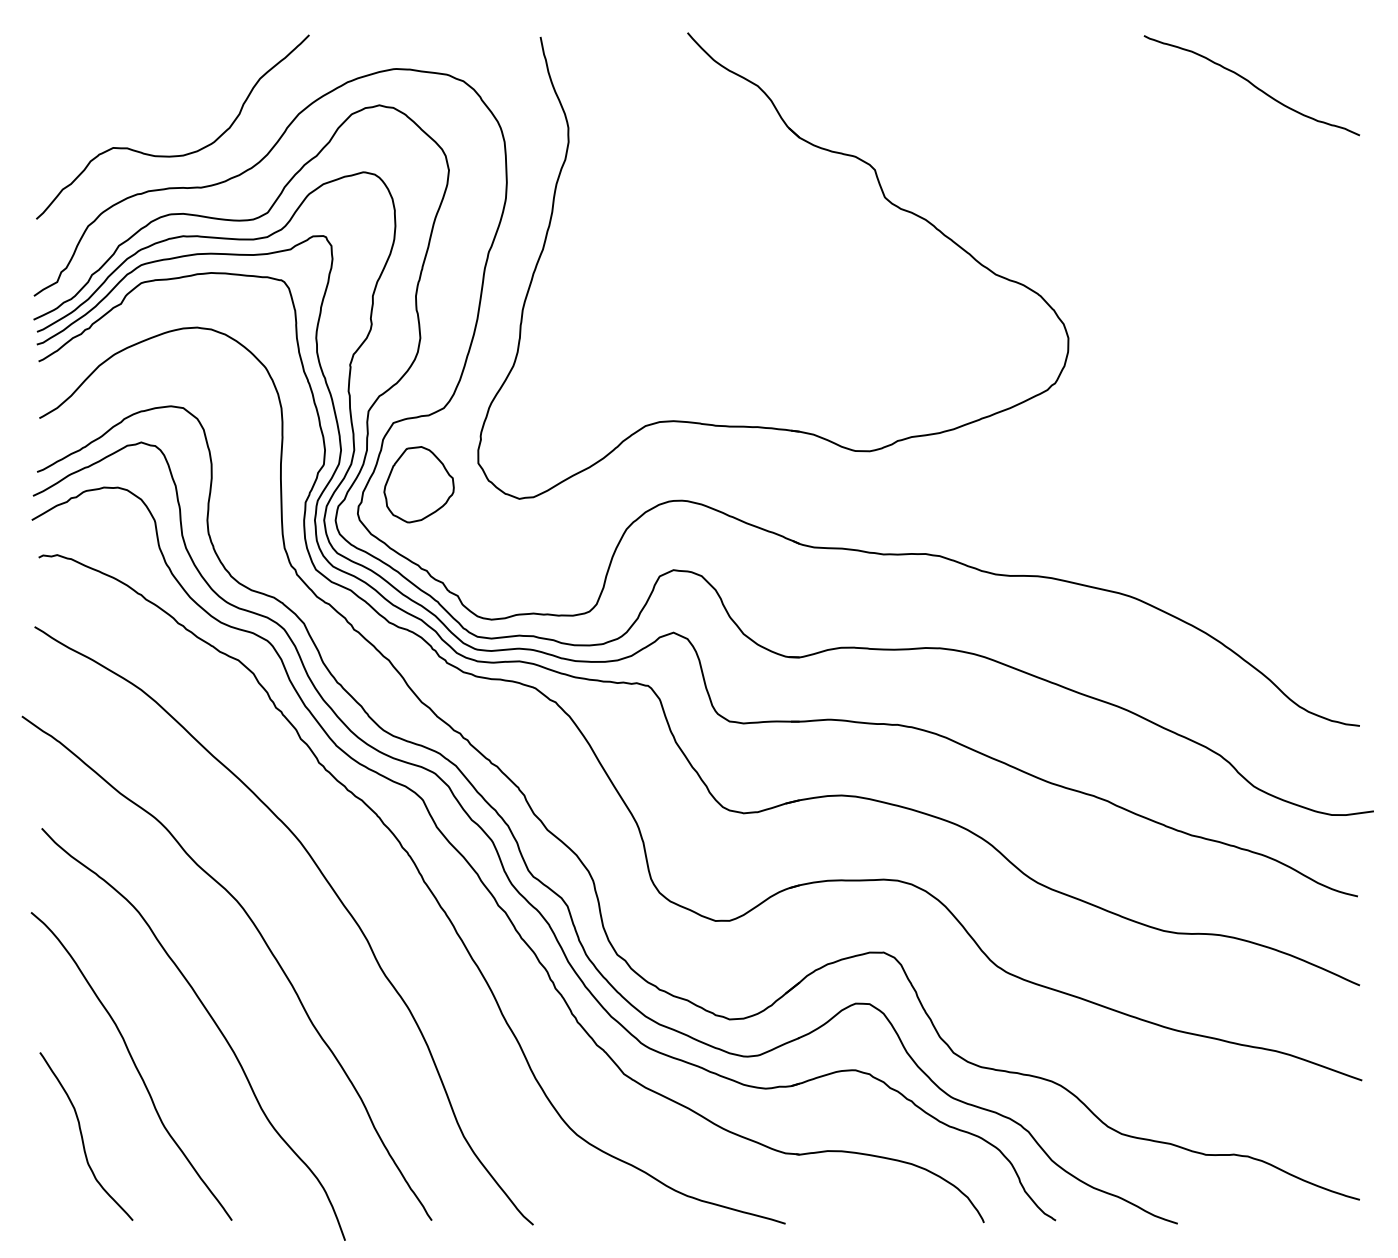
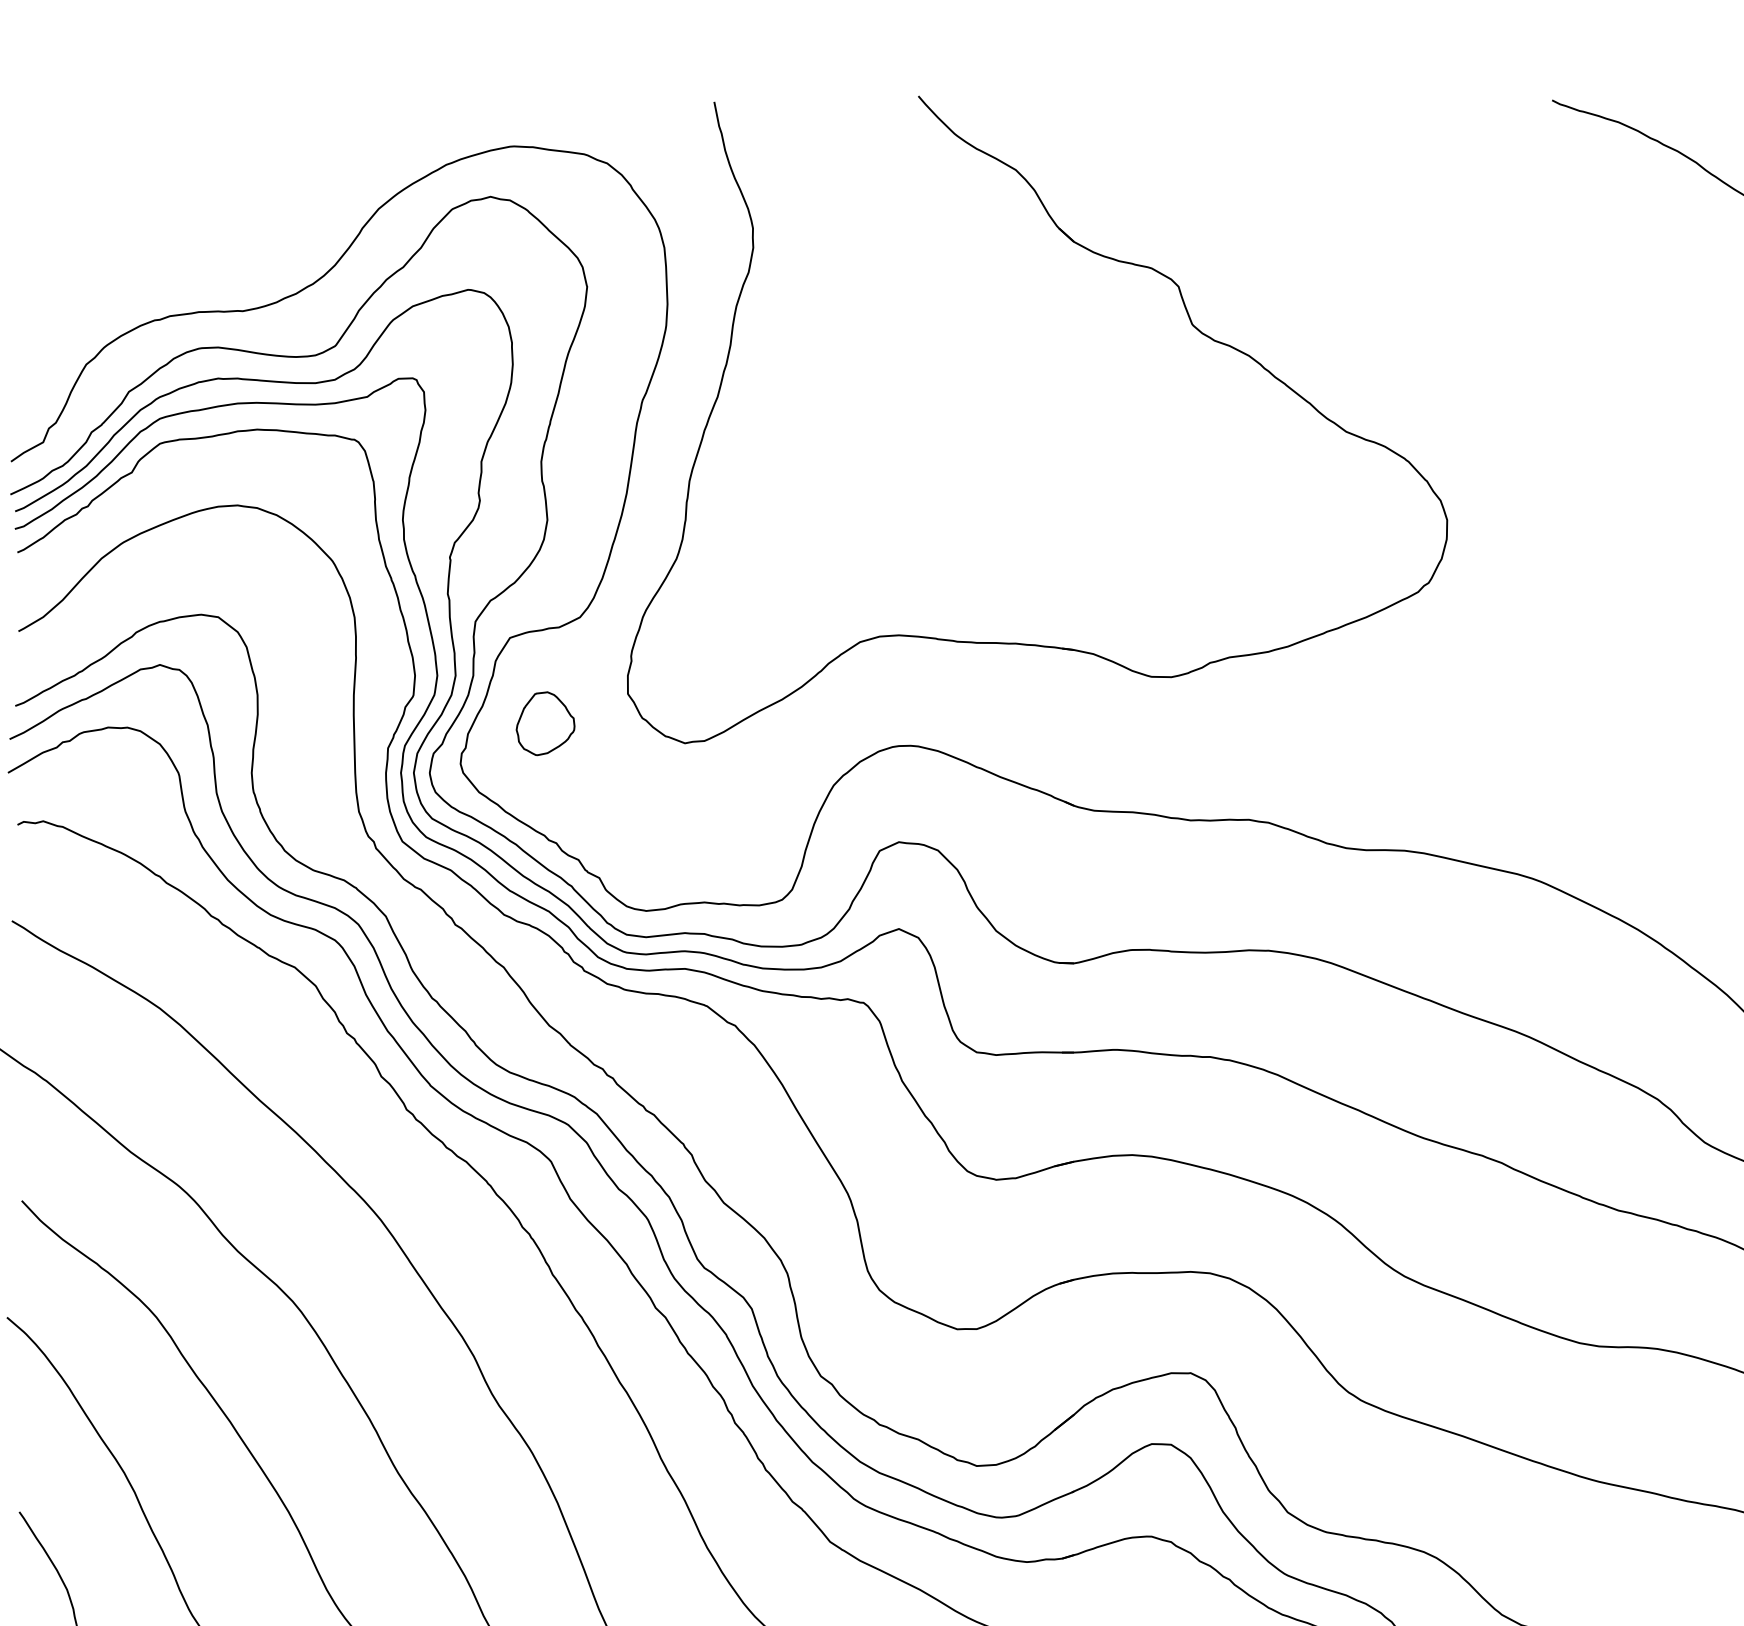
curve: (172, 155) -> (203, 266), removed
part: (418, 484) -> (544, 723), size x0.6

